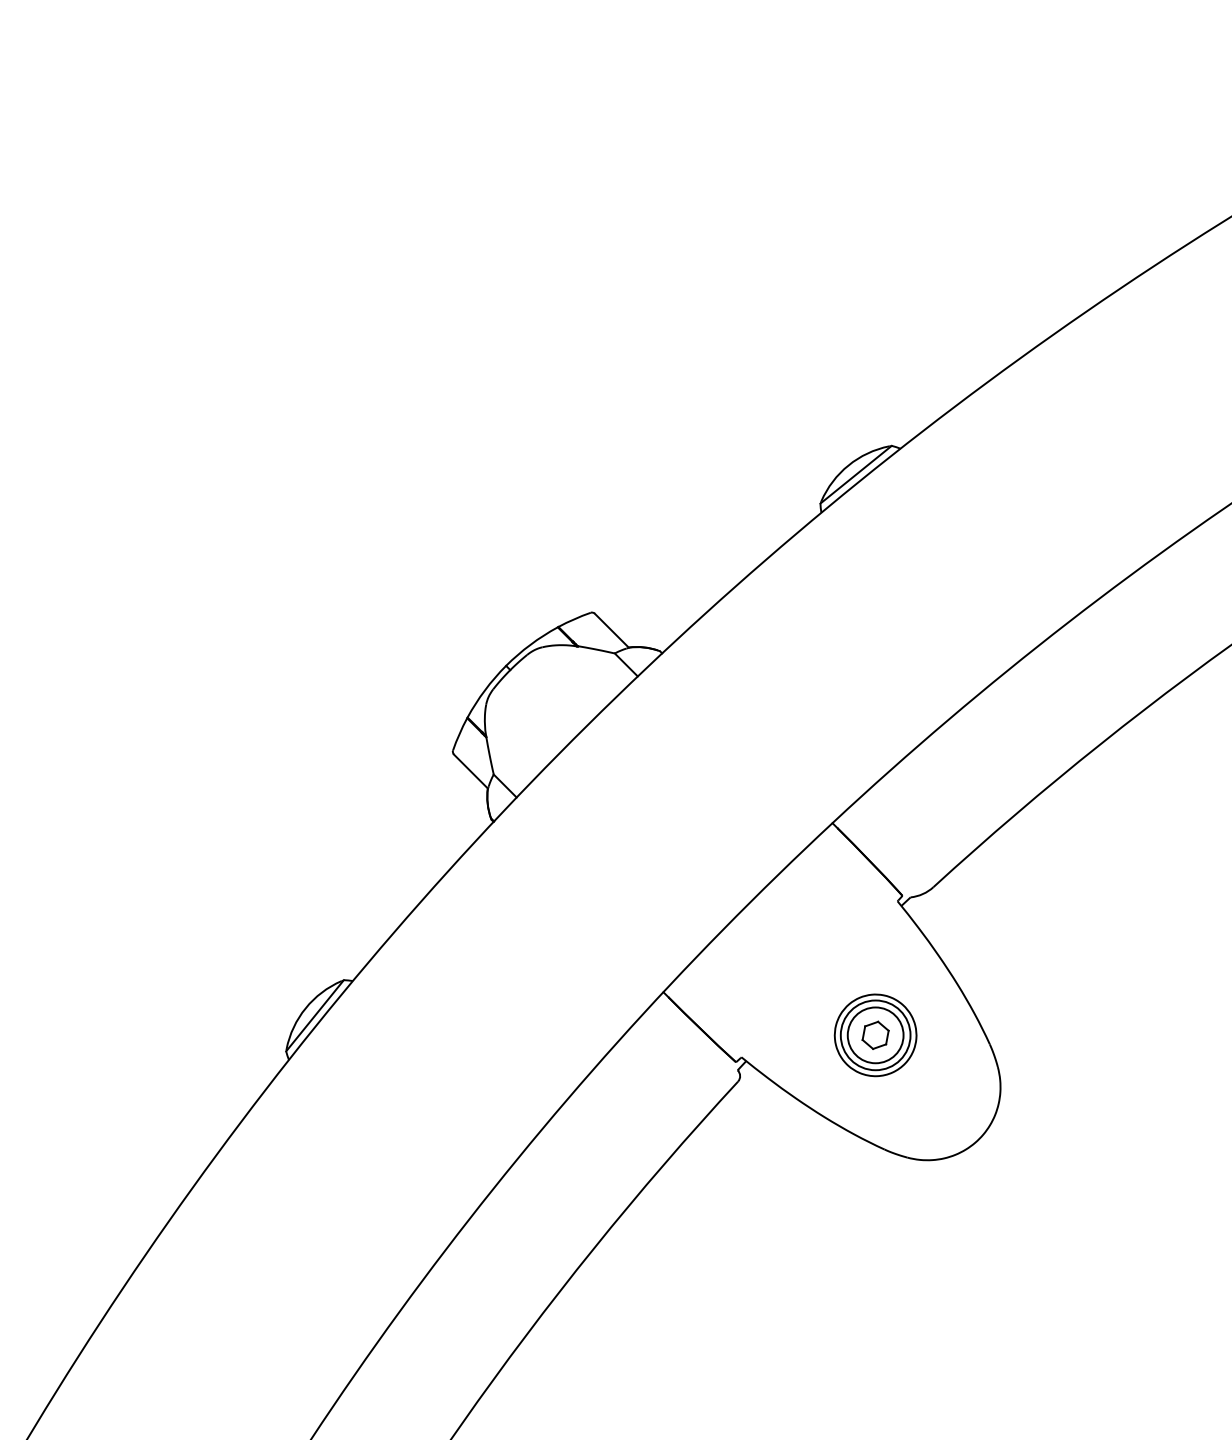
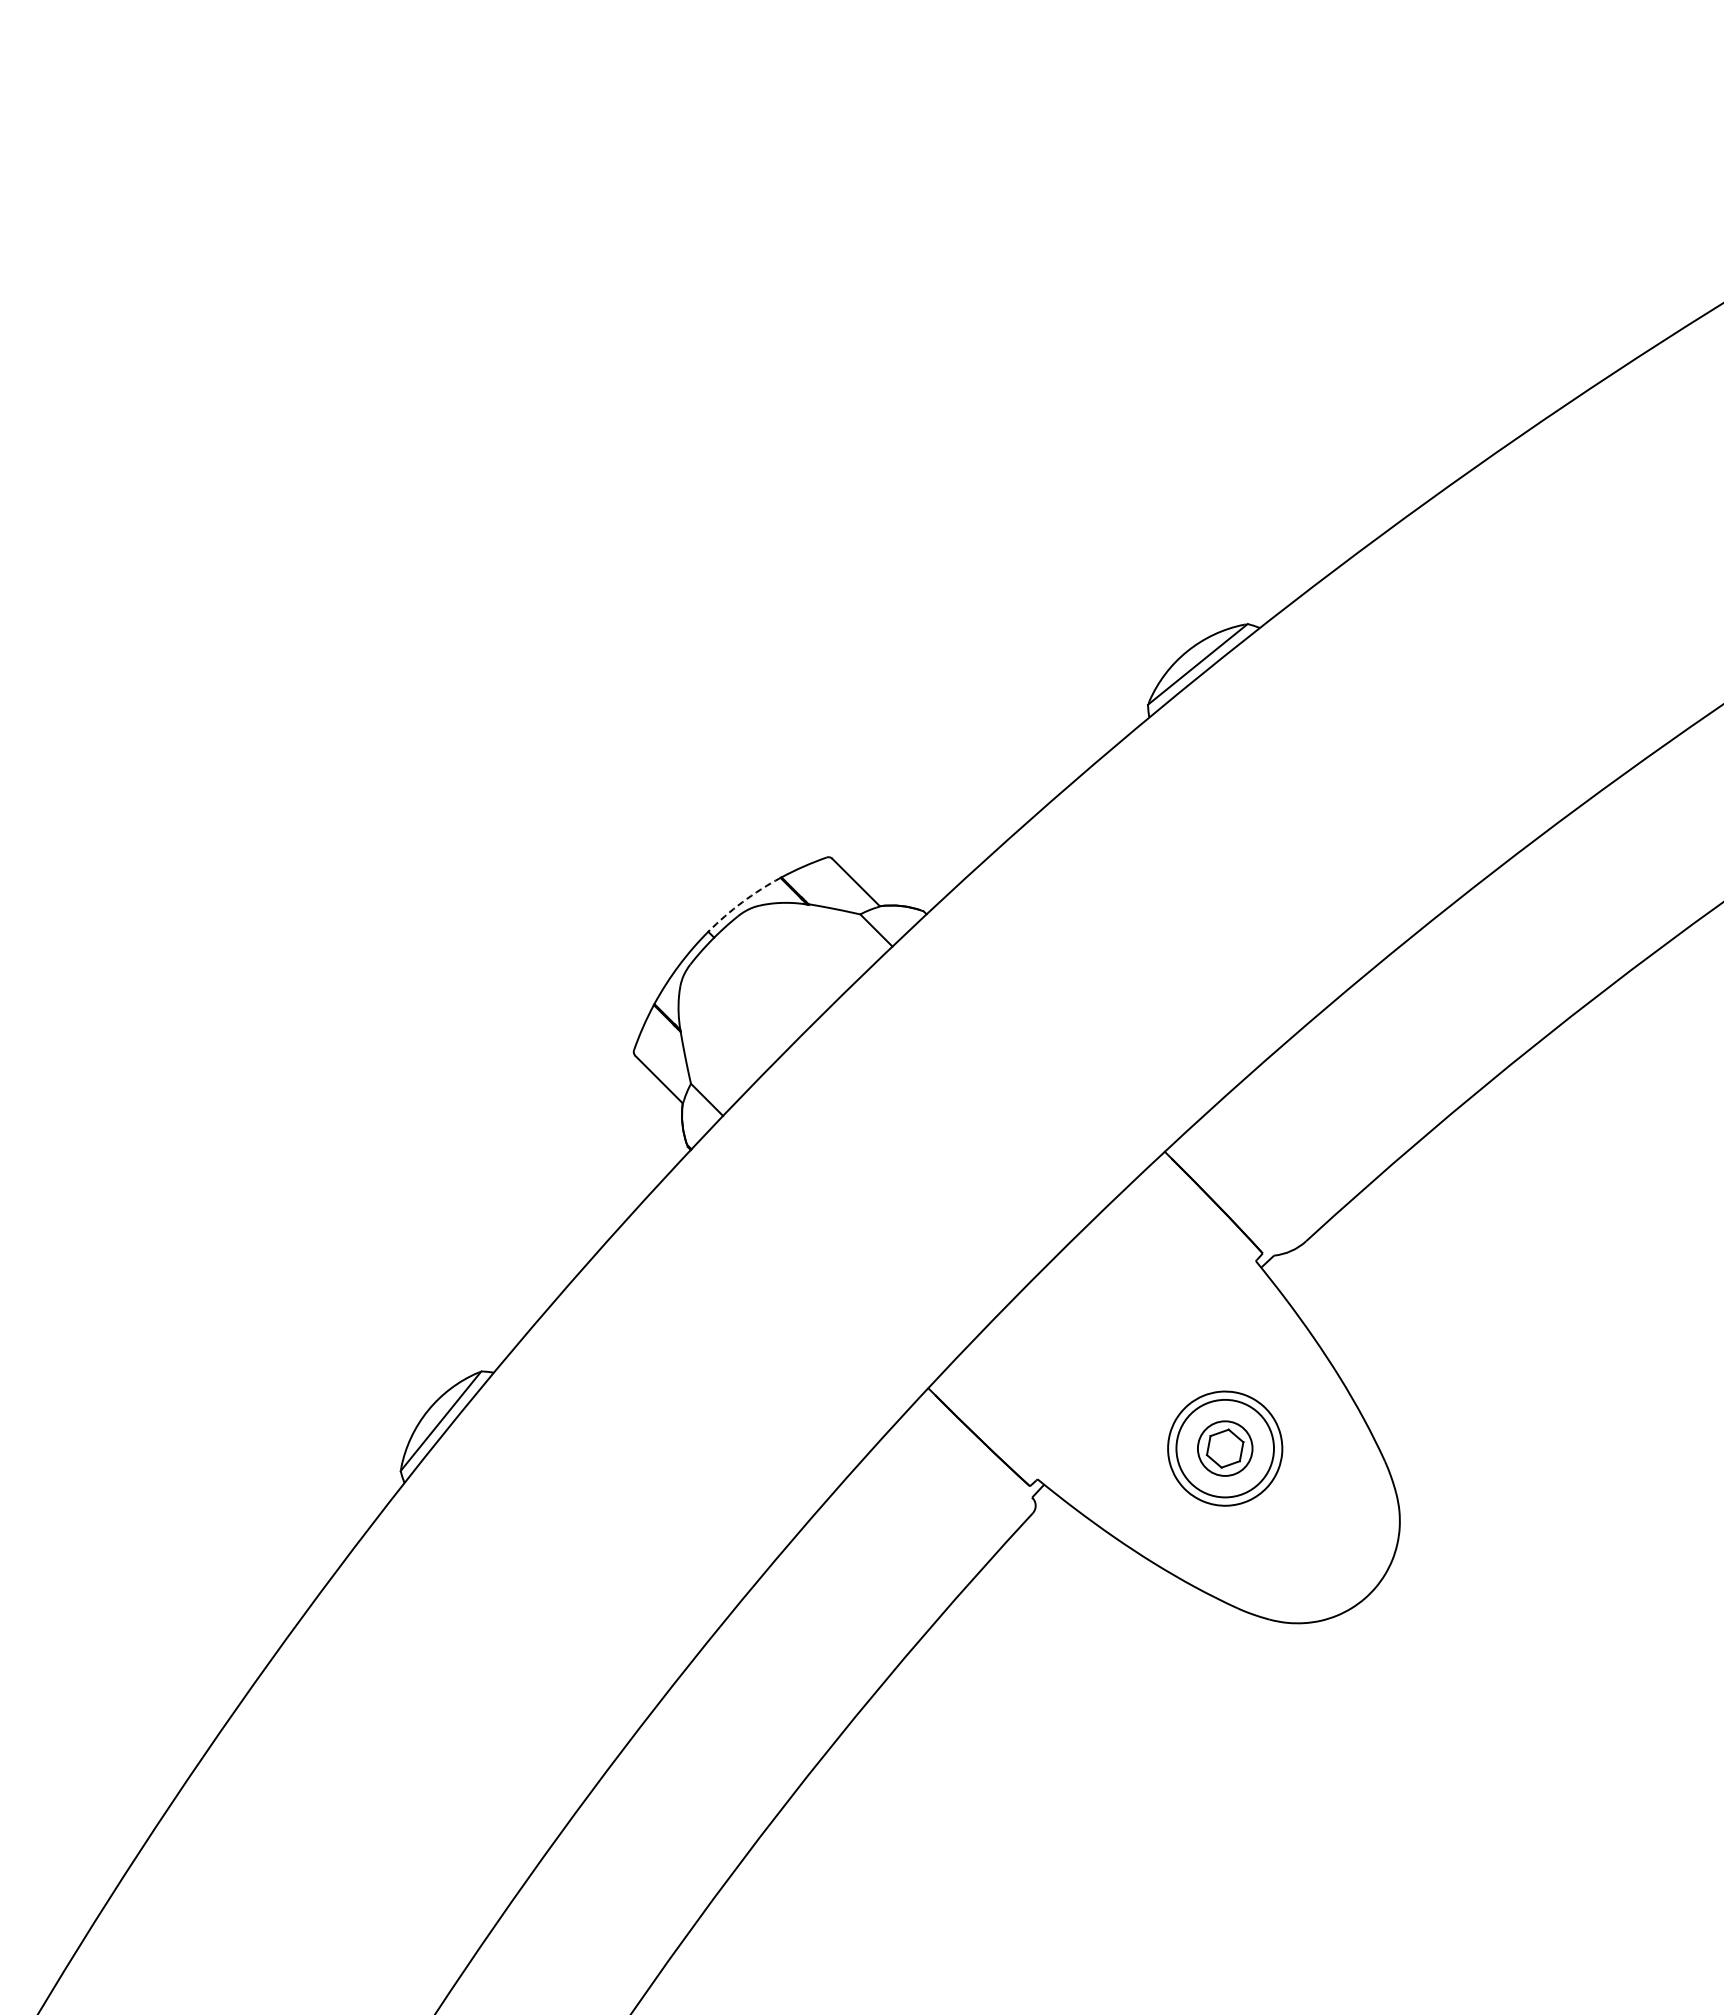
arc: (530, 644) -> (742, 902), solid -> dashed
circle: (875, 1035) -> (1225, 1448), size x0.7

